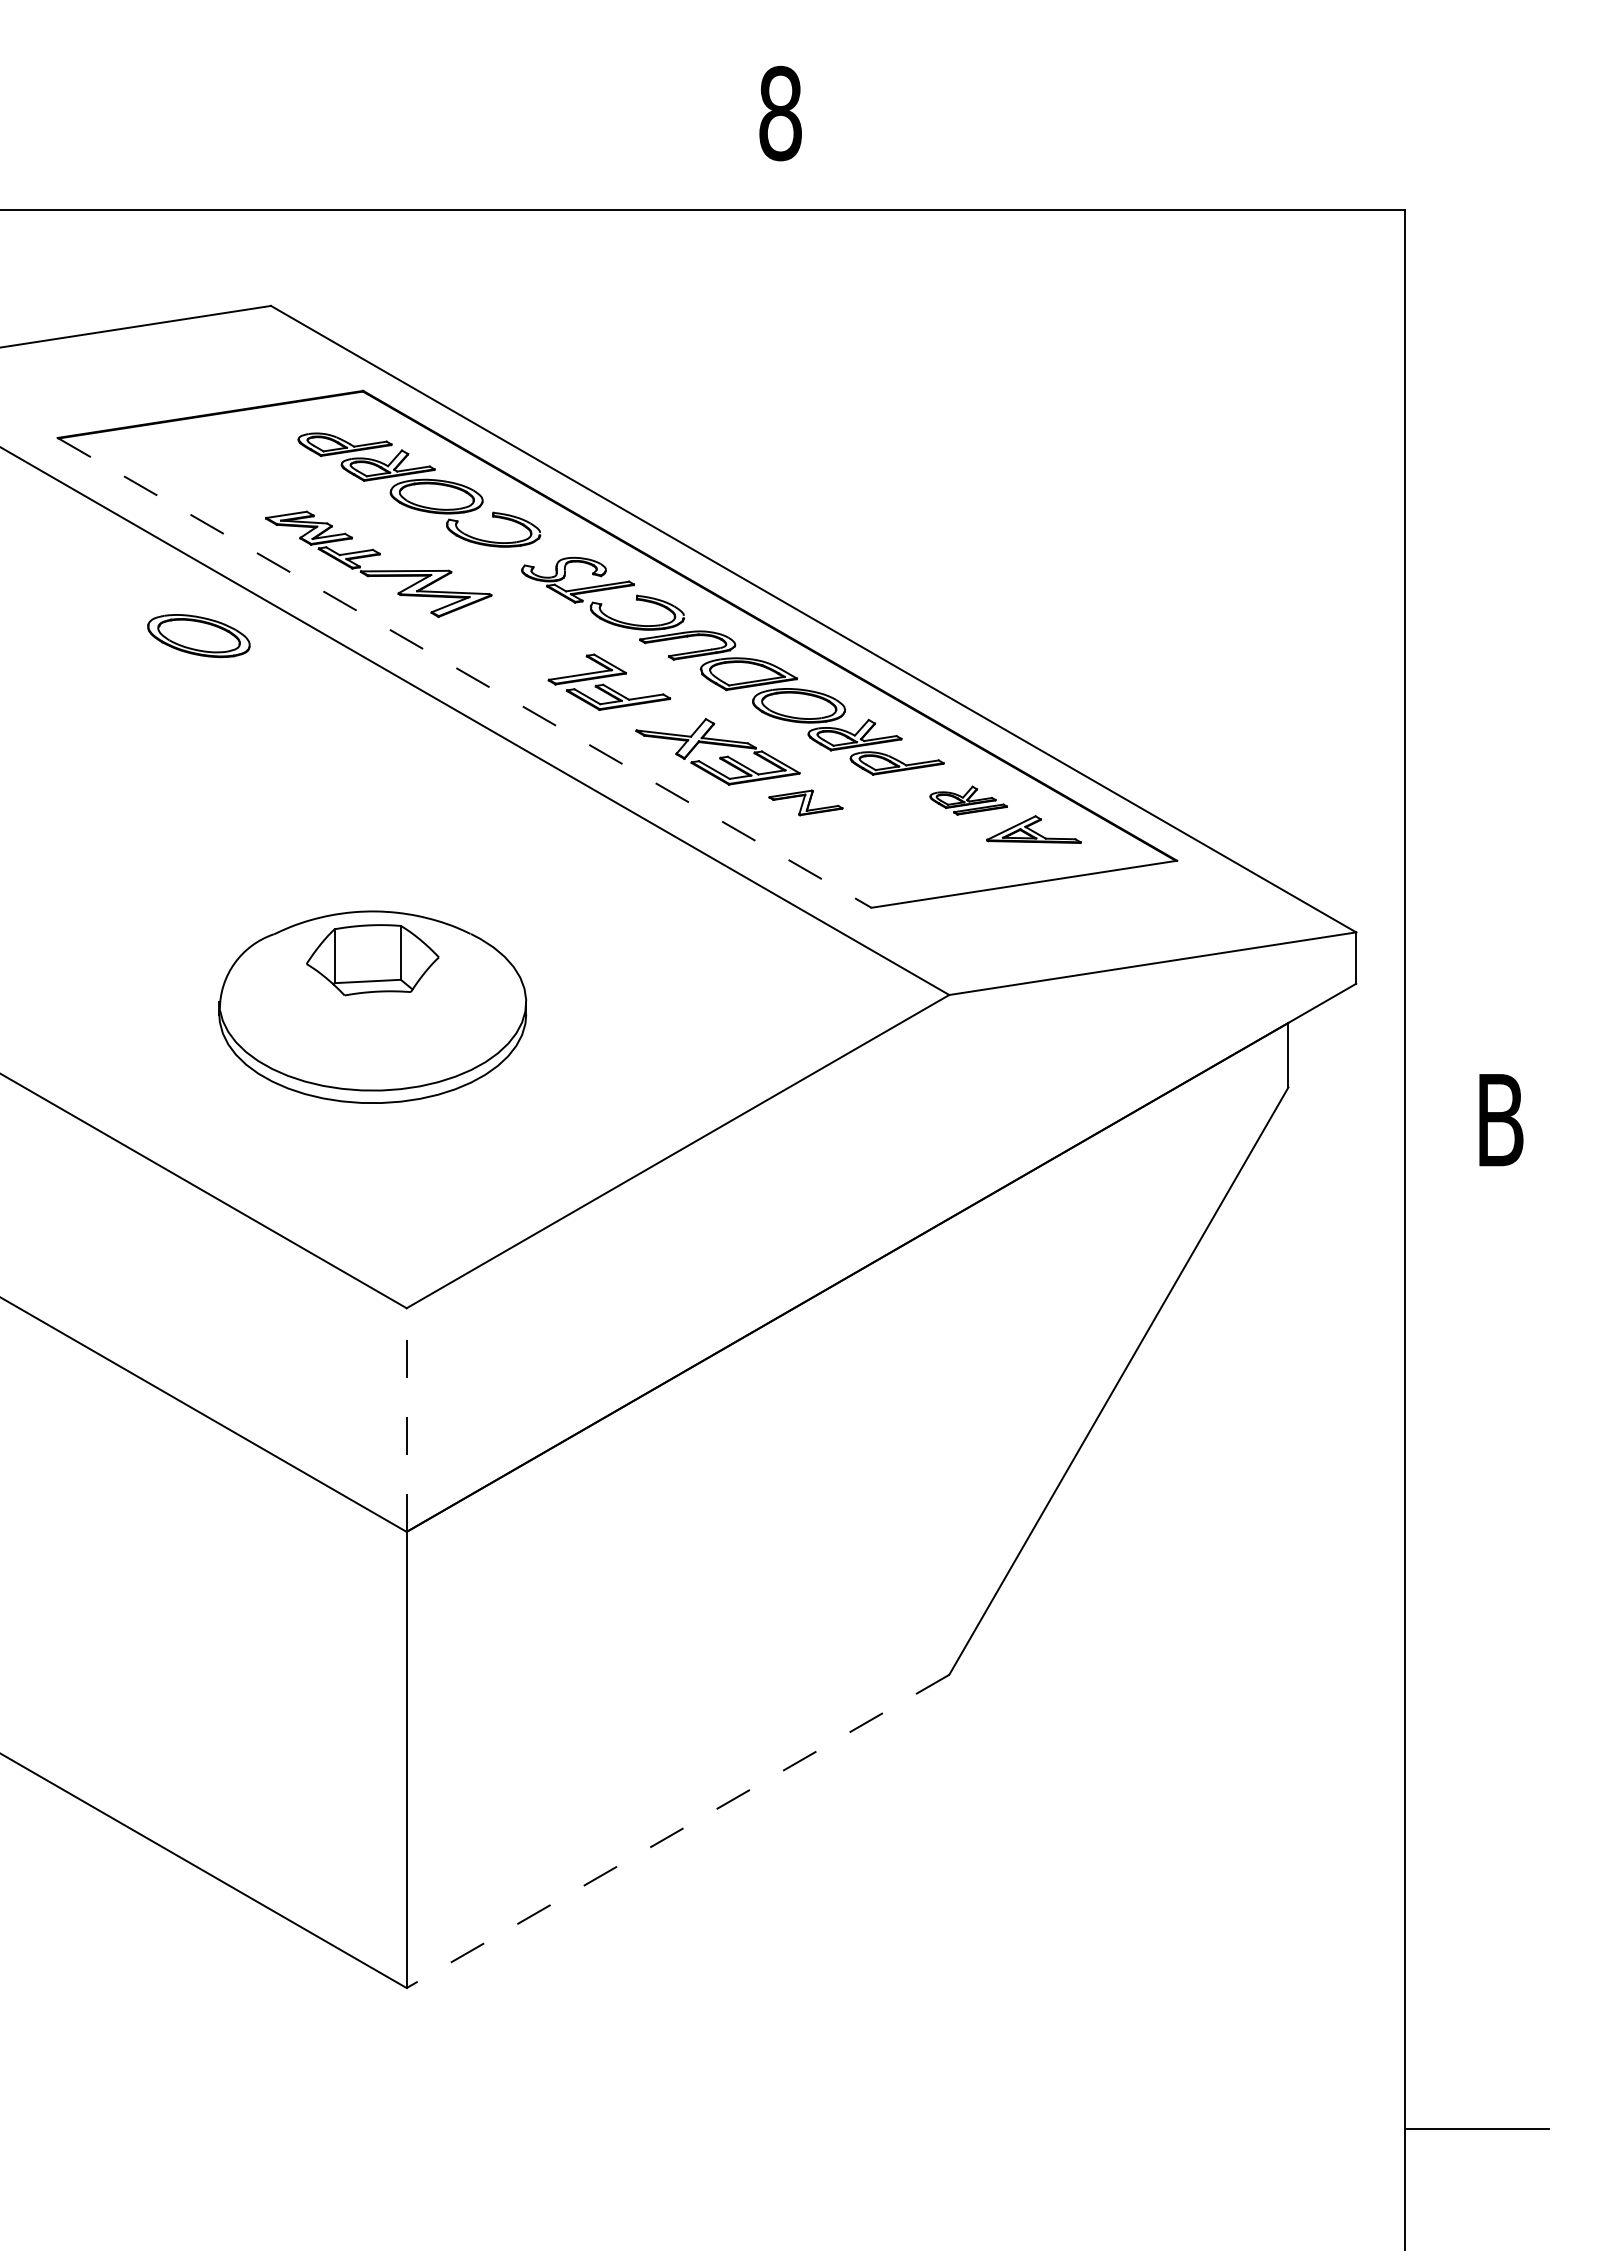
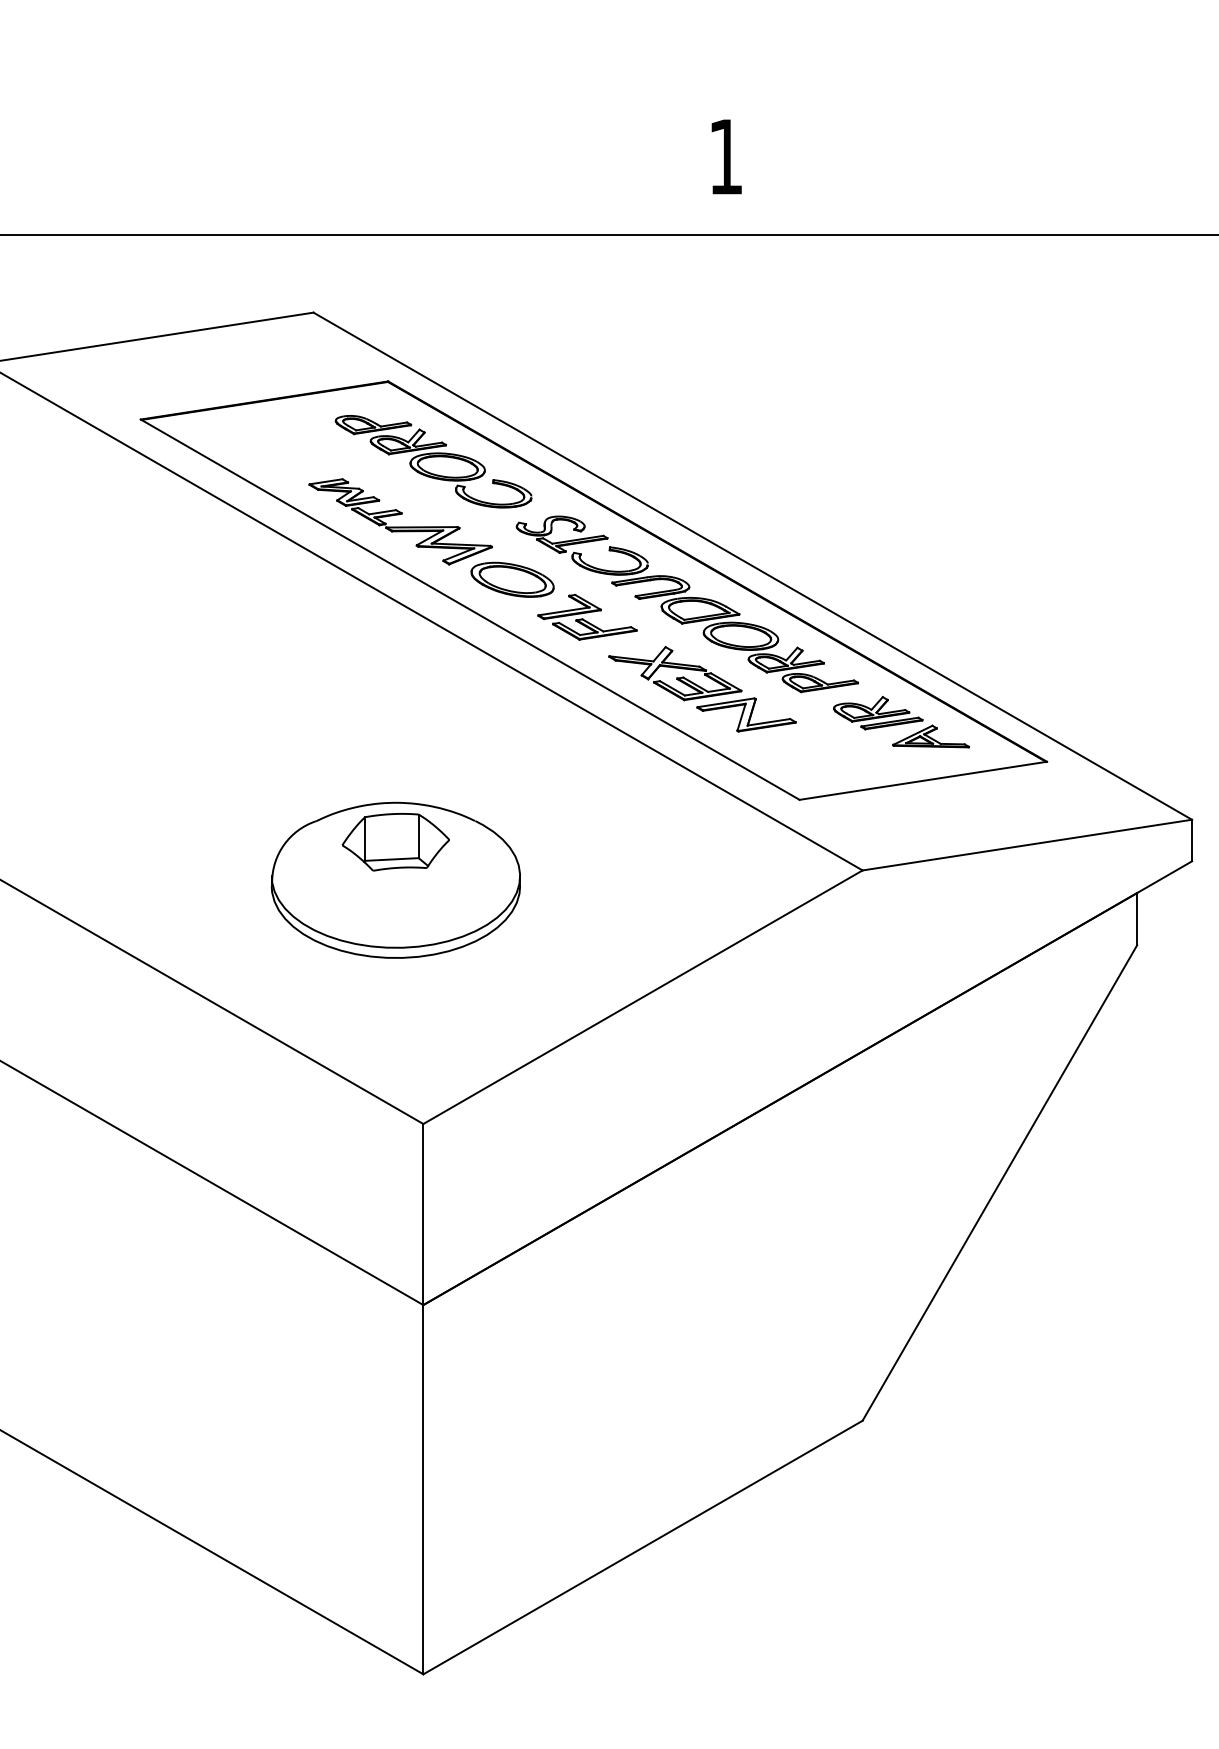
text: (780, 113) -> (725, 156), 8 -> 1
part: (198, 636) -> (512, 580), moved
line: (464, 672) -> (470, 609), dashed -> solid
part: (968, 800) -> (878, 712), size x1.43
part: (805, 802) -> (746, 714), size x1.67
line: (406, 1420) -> (423, 1214), dashed -> solid
line: (677, 1831) -> (642, 1547), dashed -> solid

